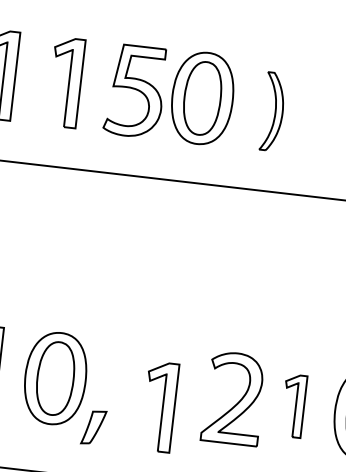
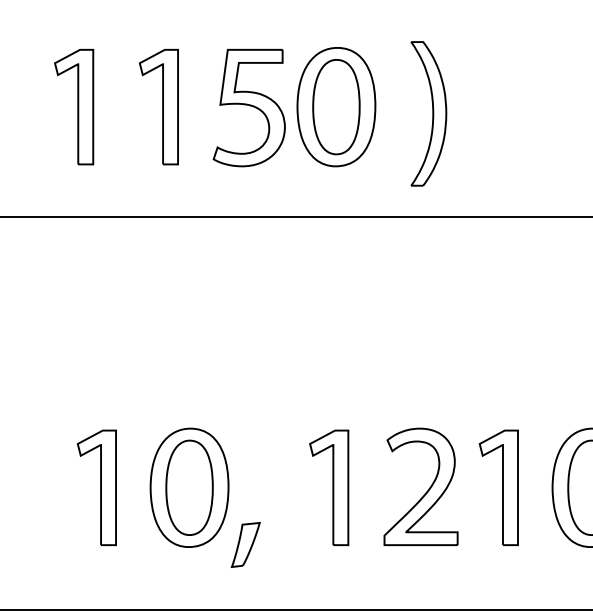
part: (272, 111) -> (428, 113), size x1.43
part: (293, 405) -> (498, 487), size x1.43
part: (159, 406) -> (329, 487), moved

